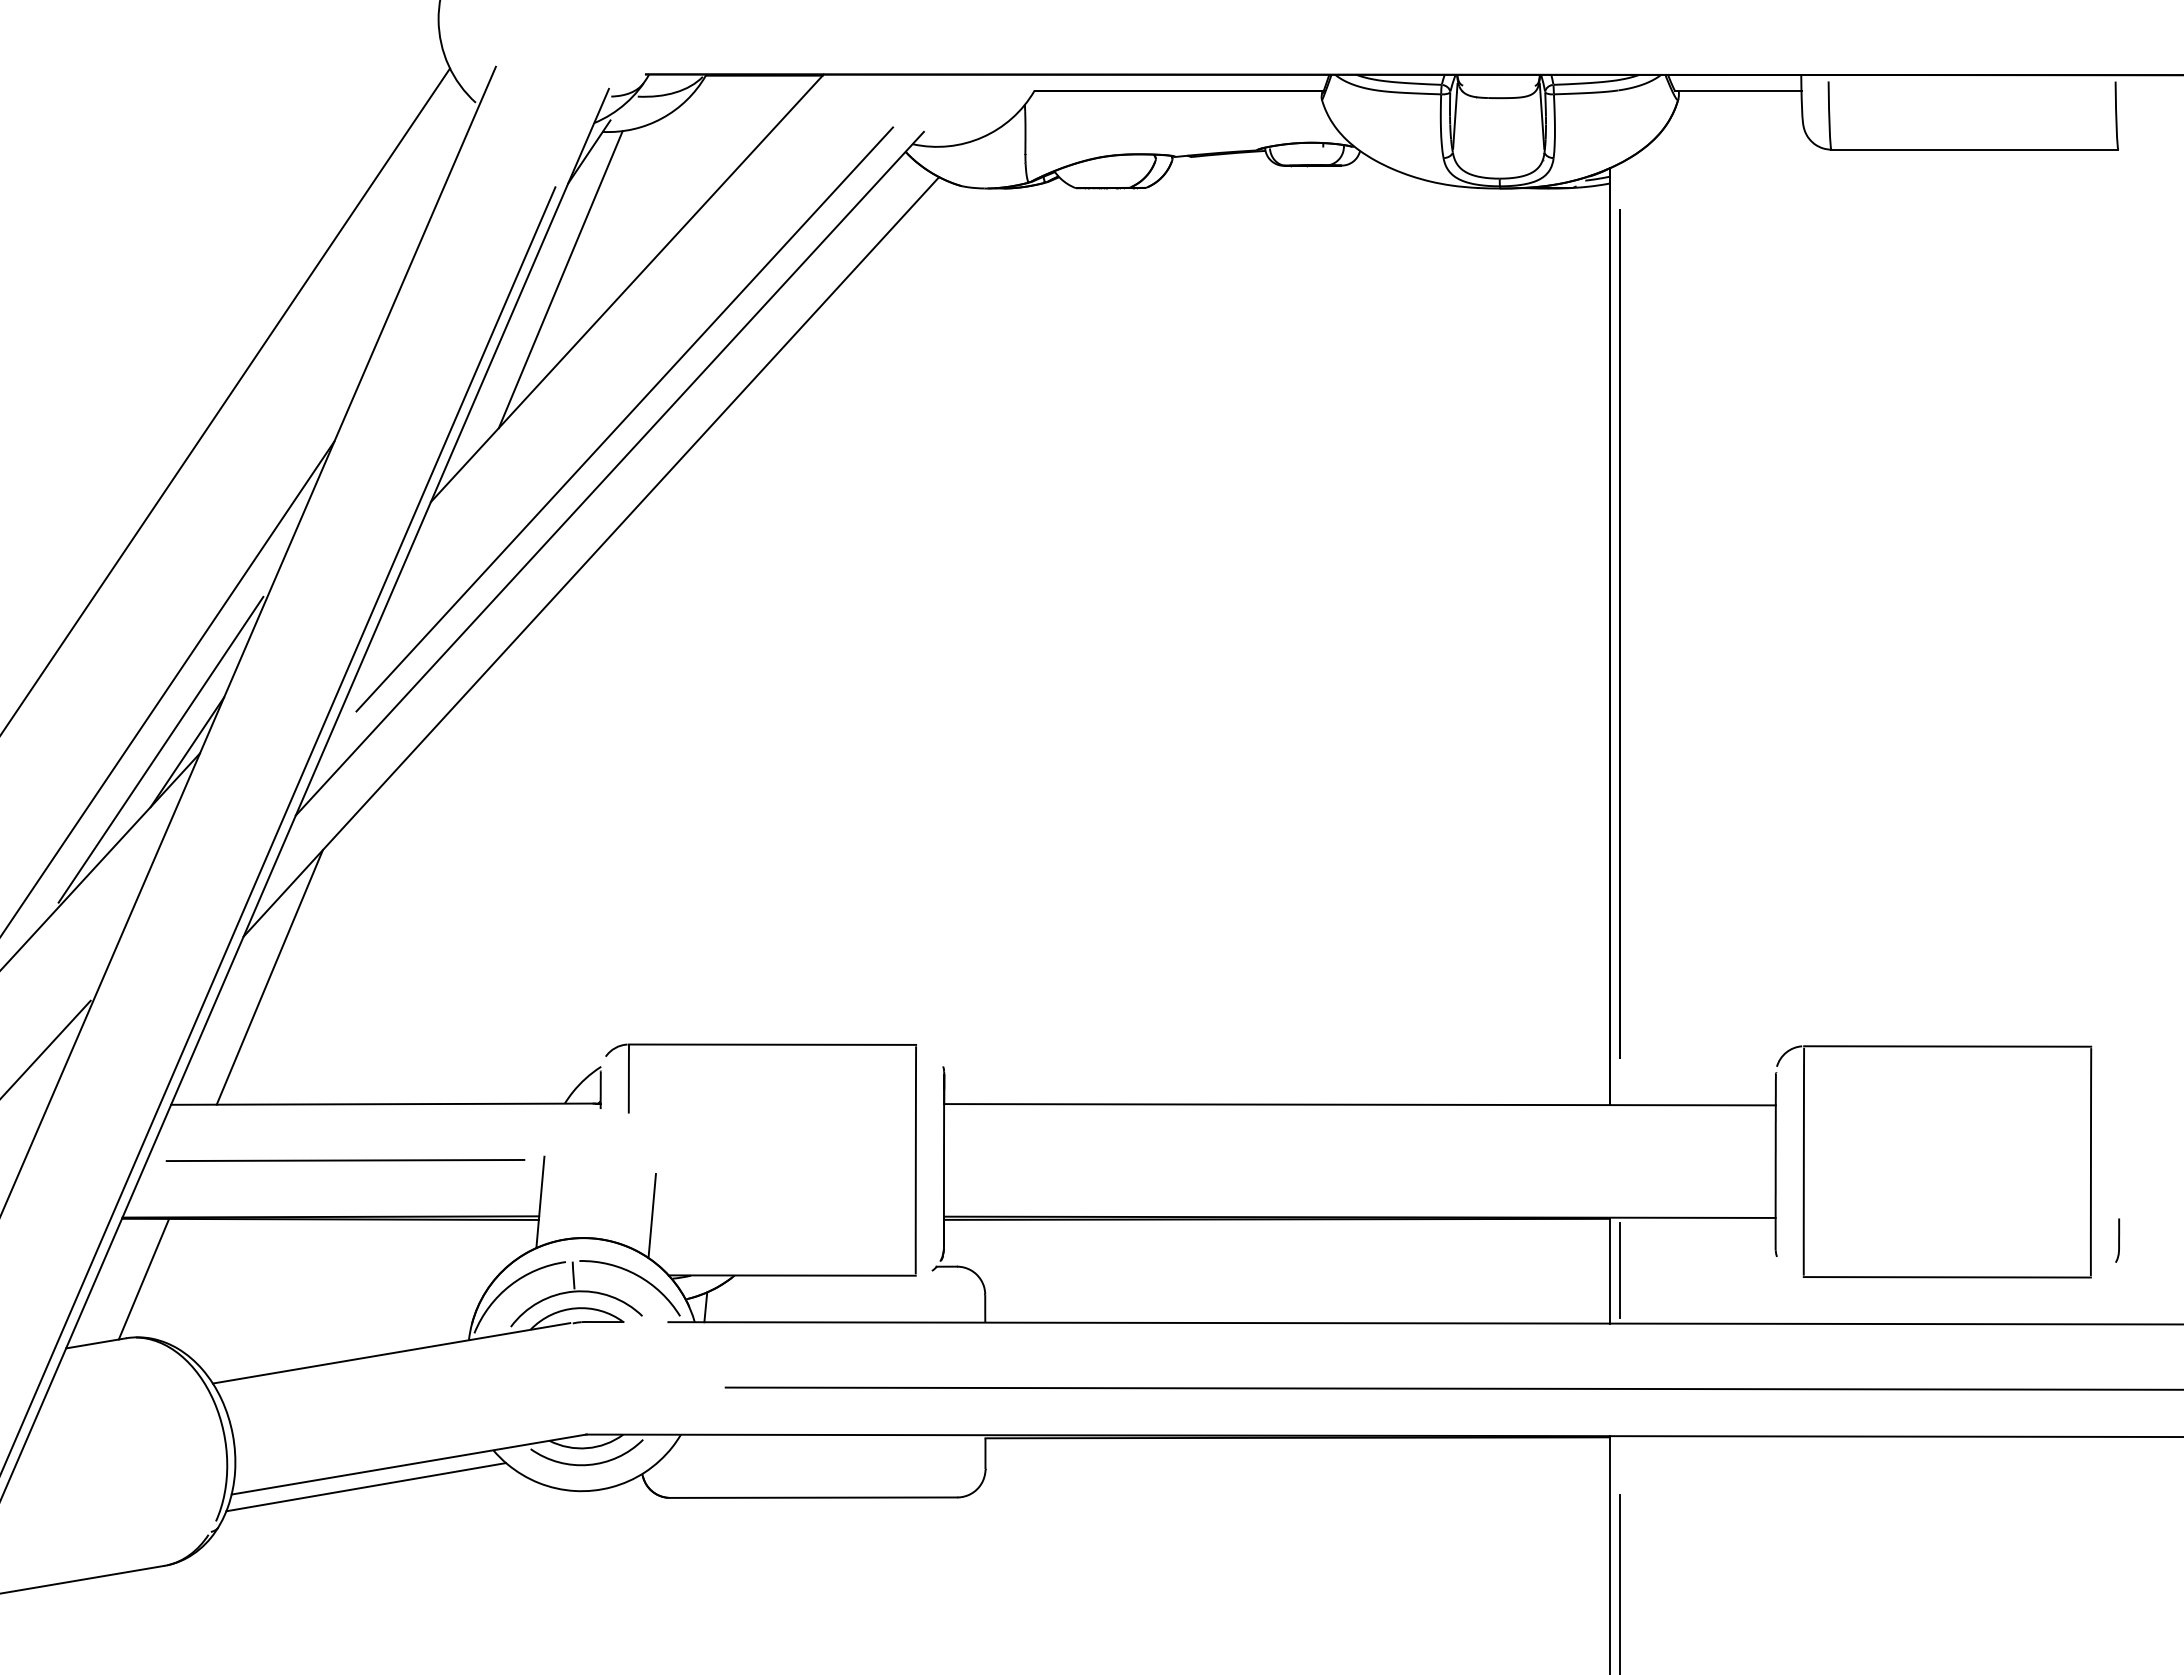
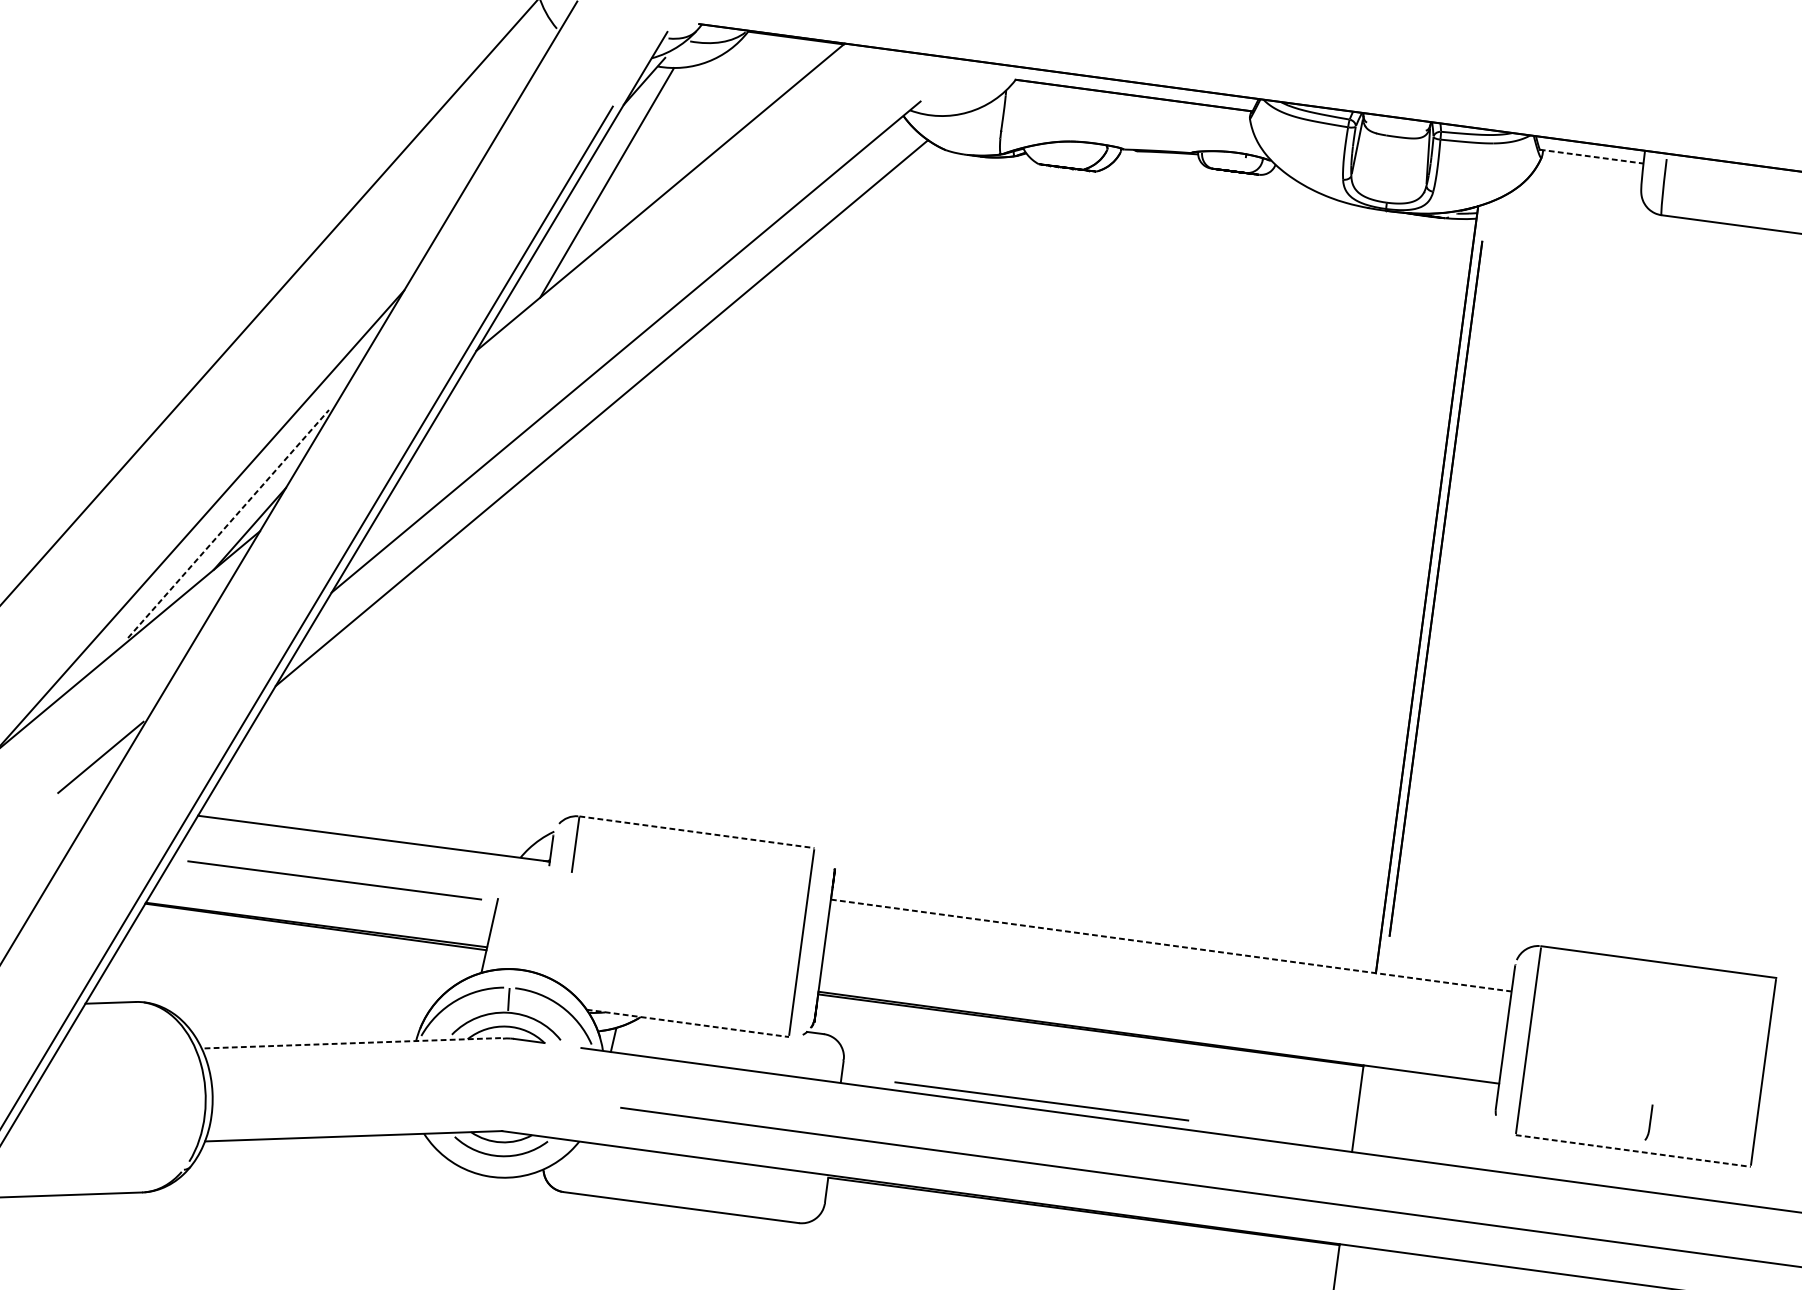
line: (1738, 90) -> (1591, 156), solid -> dashed
line: (624, 419) -> (644, 304), removed
line: (161, 749) -> (228, 523), solid -> dashed
line: (269, 977) -> (292, 722), removed
line: (772, 1044) -> (696, 832), solid -> dashed
line: (1359, 1104) -> (1170, 945), solid -> dashed
line: (651, 1215) -> (579, 958), removed
curve: (2118, 1240) -> (1649, 1122), moved
line: (1620, 1270) -> (1366, 1109), removed
line: (792, 1275) -> (688, 1023), solid -> dashed
line: (1947, 1277) -> (1633, 1151), solid -> dashed
line: (143, 1278) -> (156, 954), removed
line: (1229, 1312) -> (1041, 1101), added
line: (391, 1353) -> (351, 1043), solid -> dashed
line: (366, 1487) -> (316, 1150), removed

